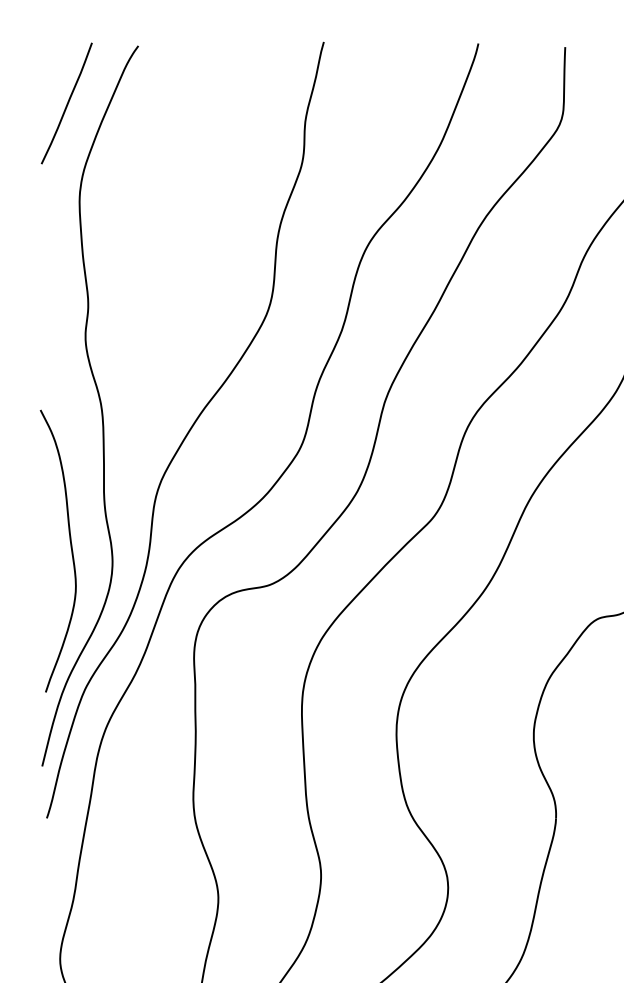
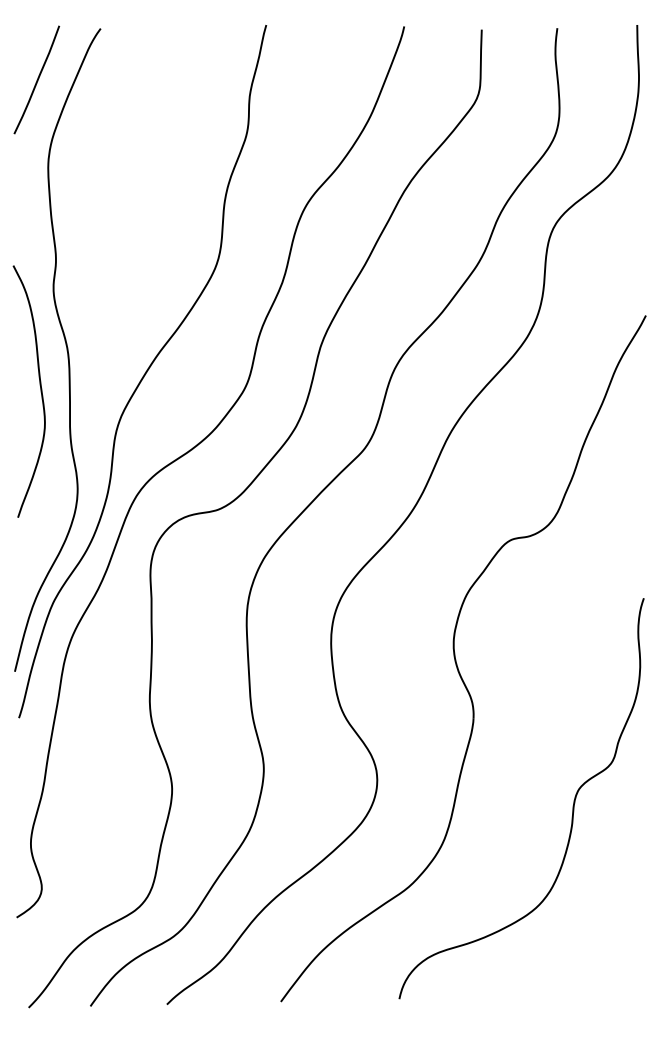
curve: (70, 551) -> (40, 391), moved

